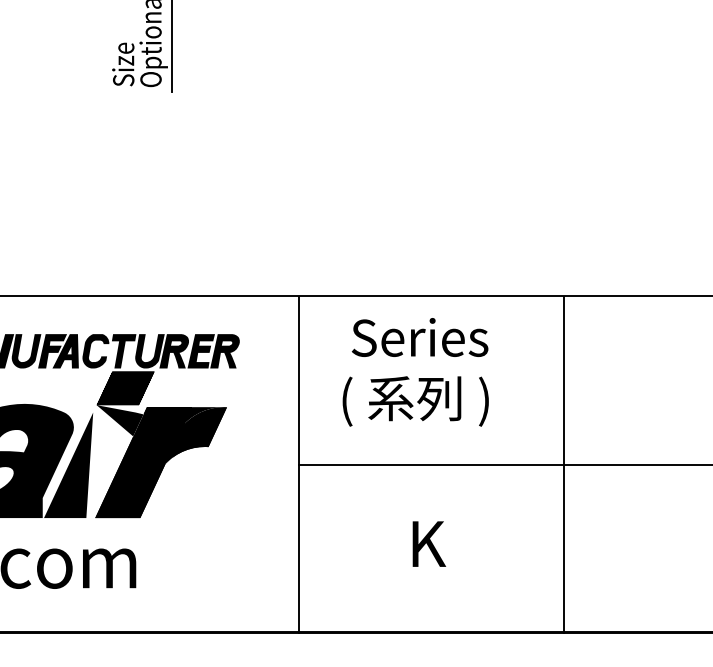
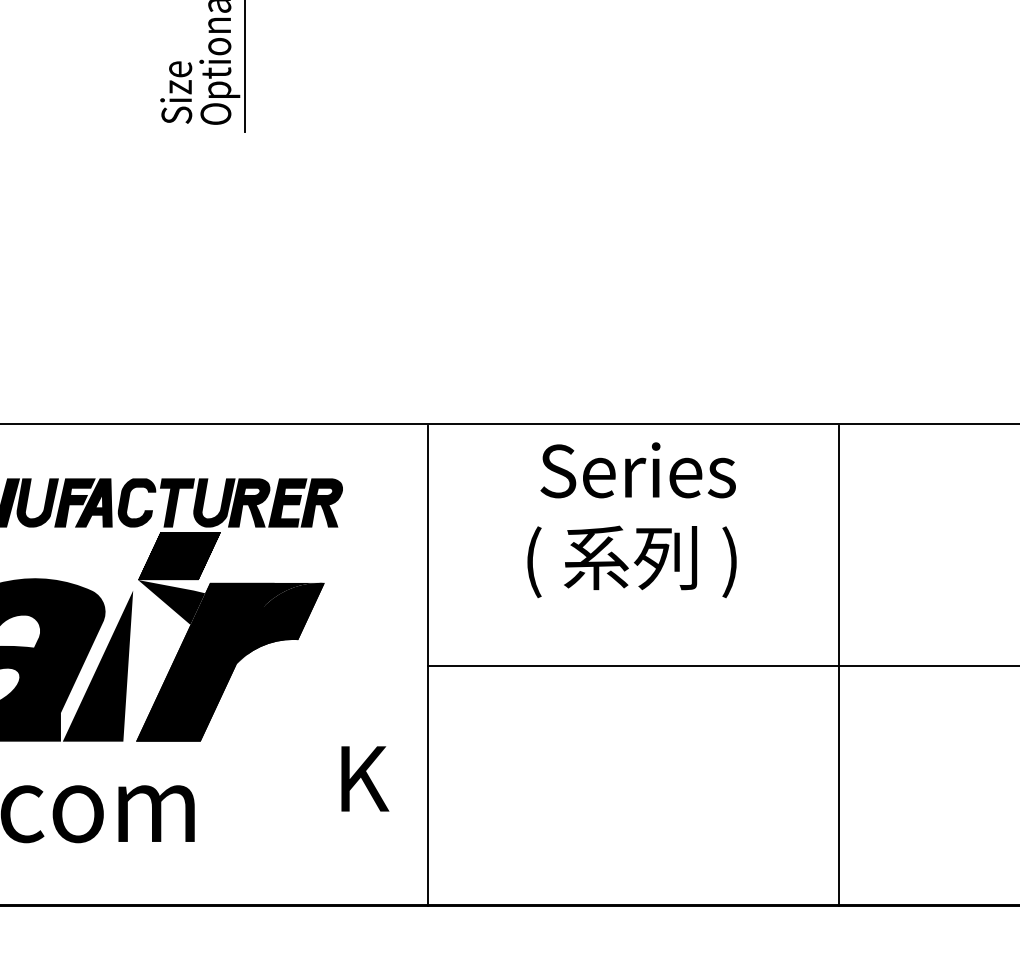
text: (415, 372) -> (631, 520), moved
line: (564, 465) -> (839, 666), moved
text: (429, 543) -> (365, 778), moved

